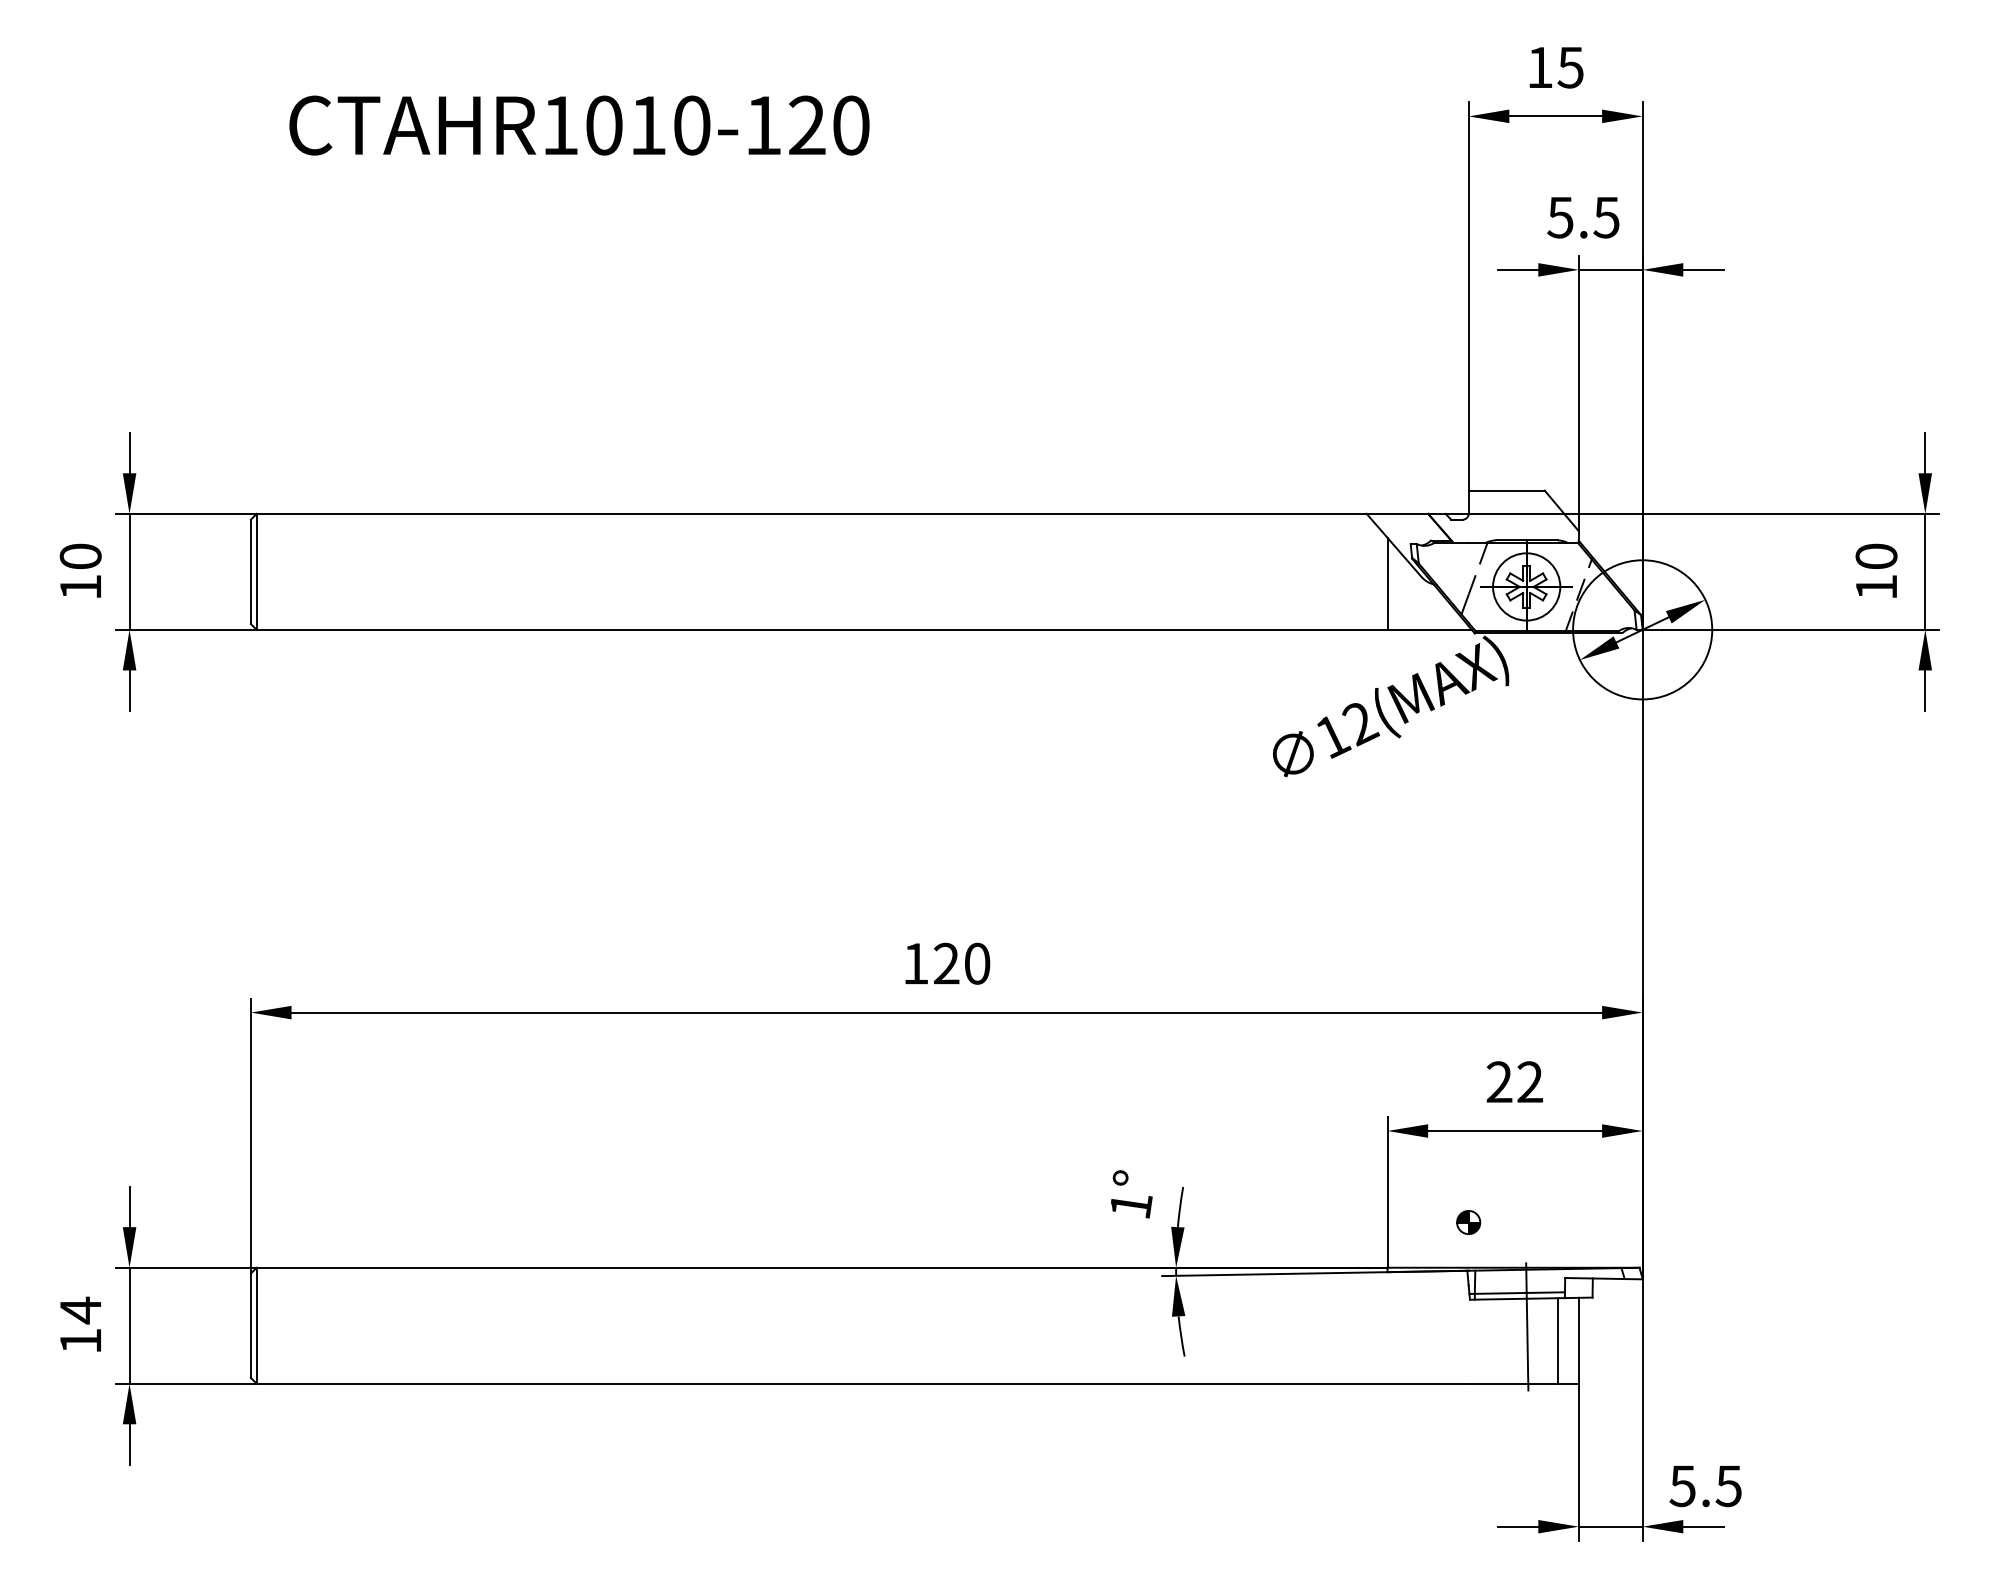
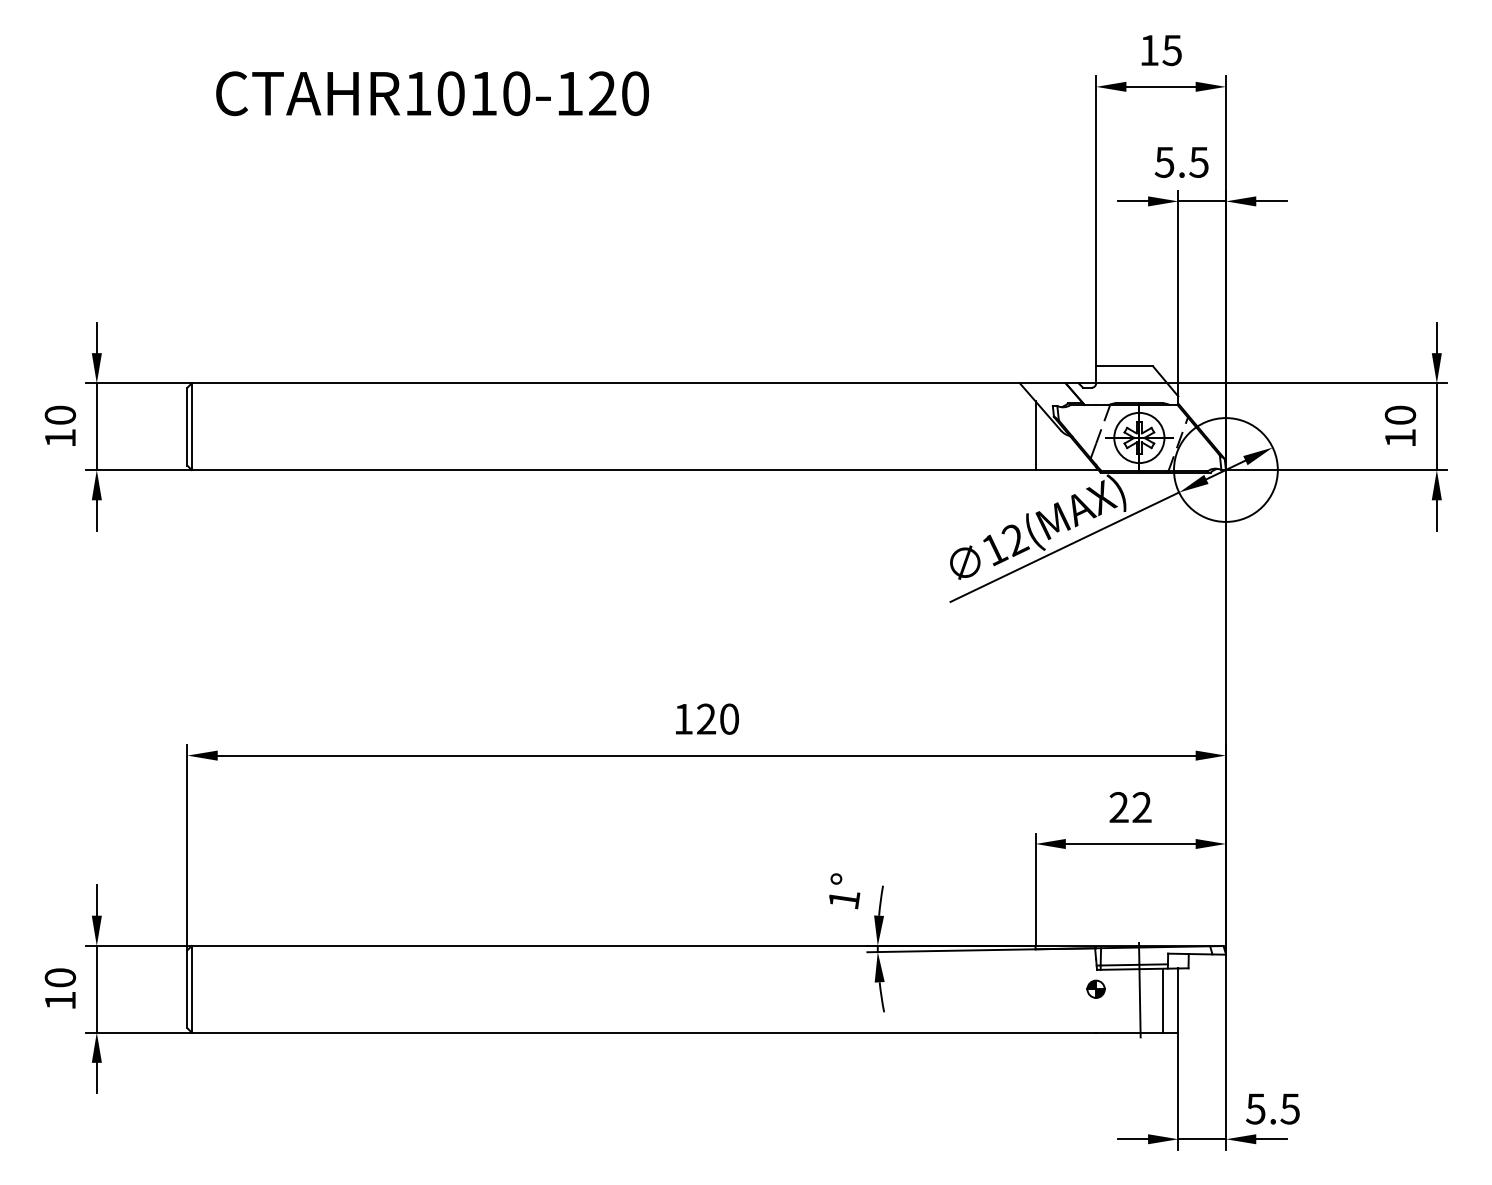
line: (1426, 732) -> (1064, 546), added
part: (1467, 1221) -> (1095, 988), moved
text: (80, 1309) -> (60, 977), 14 -> 10

